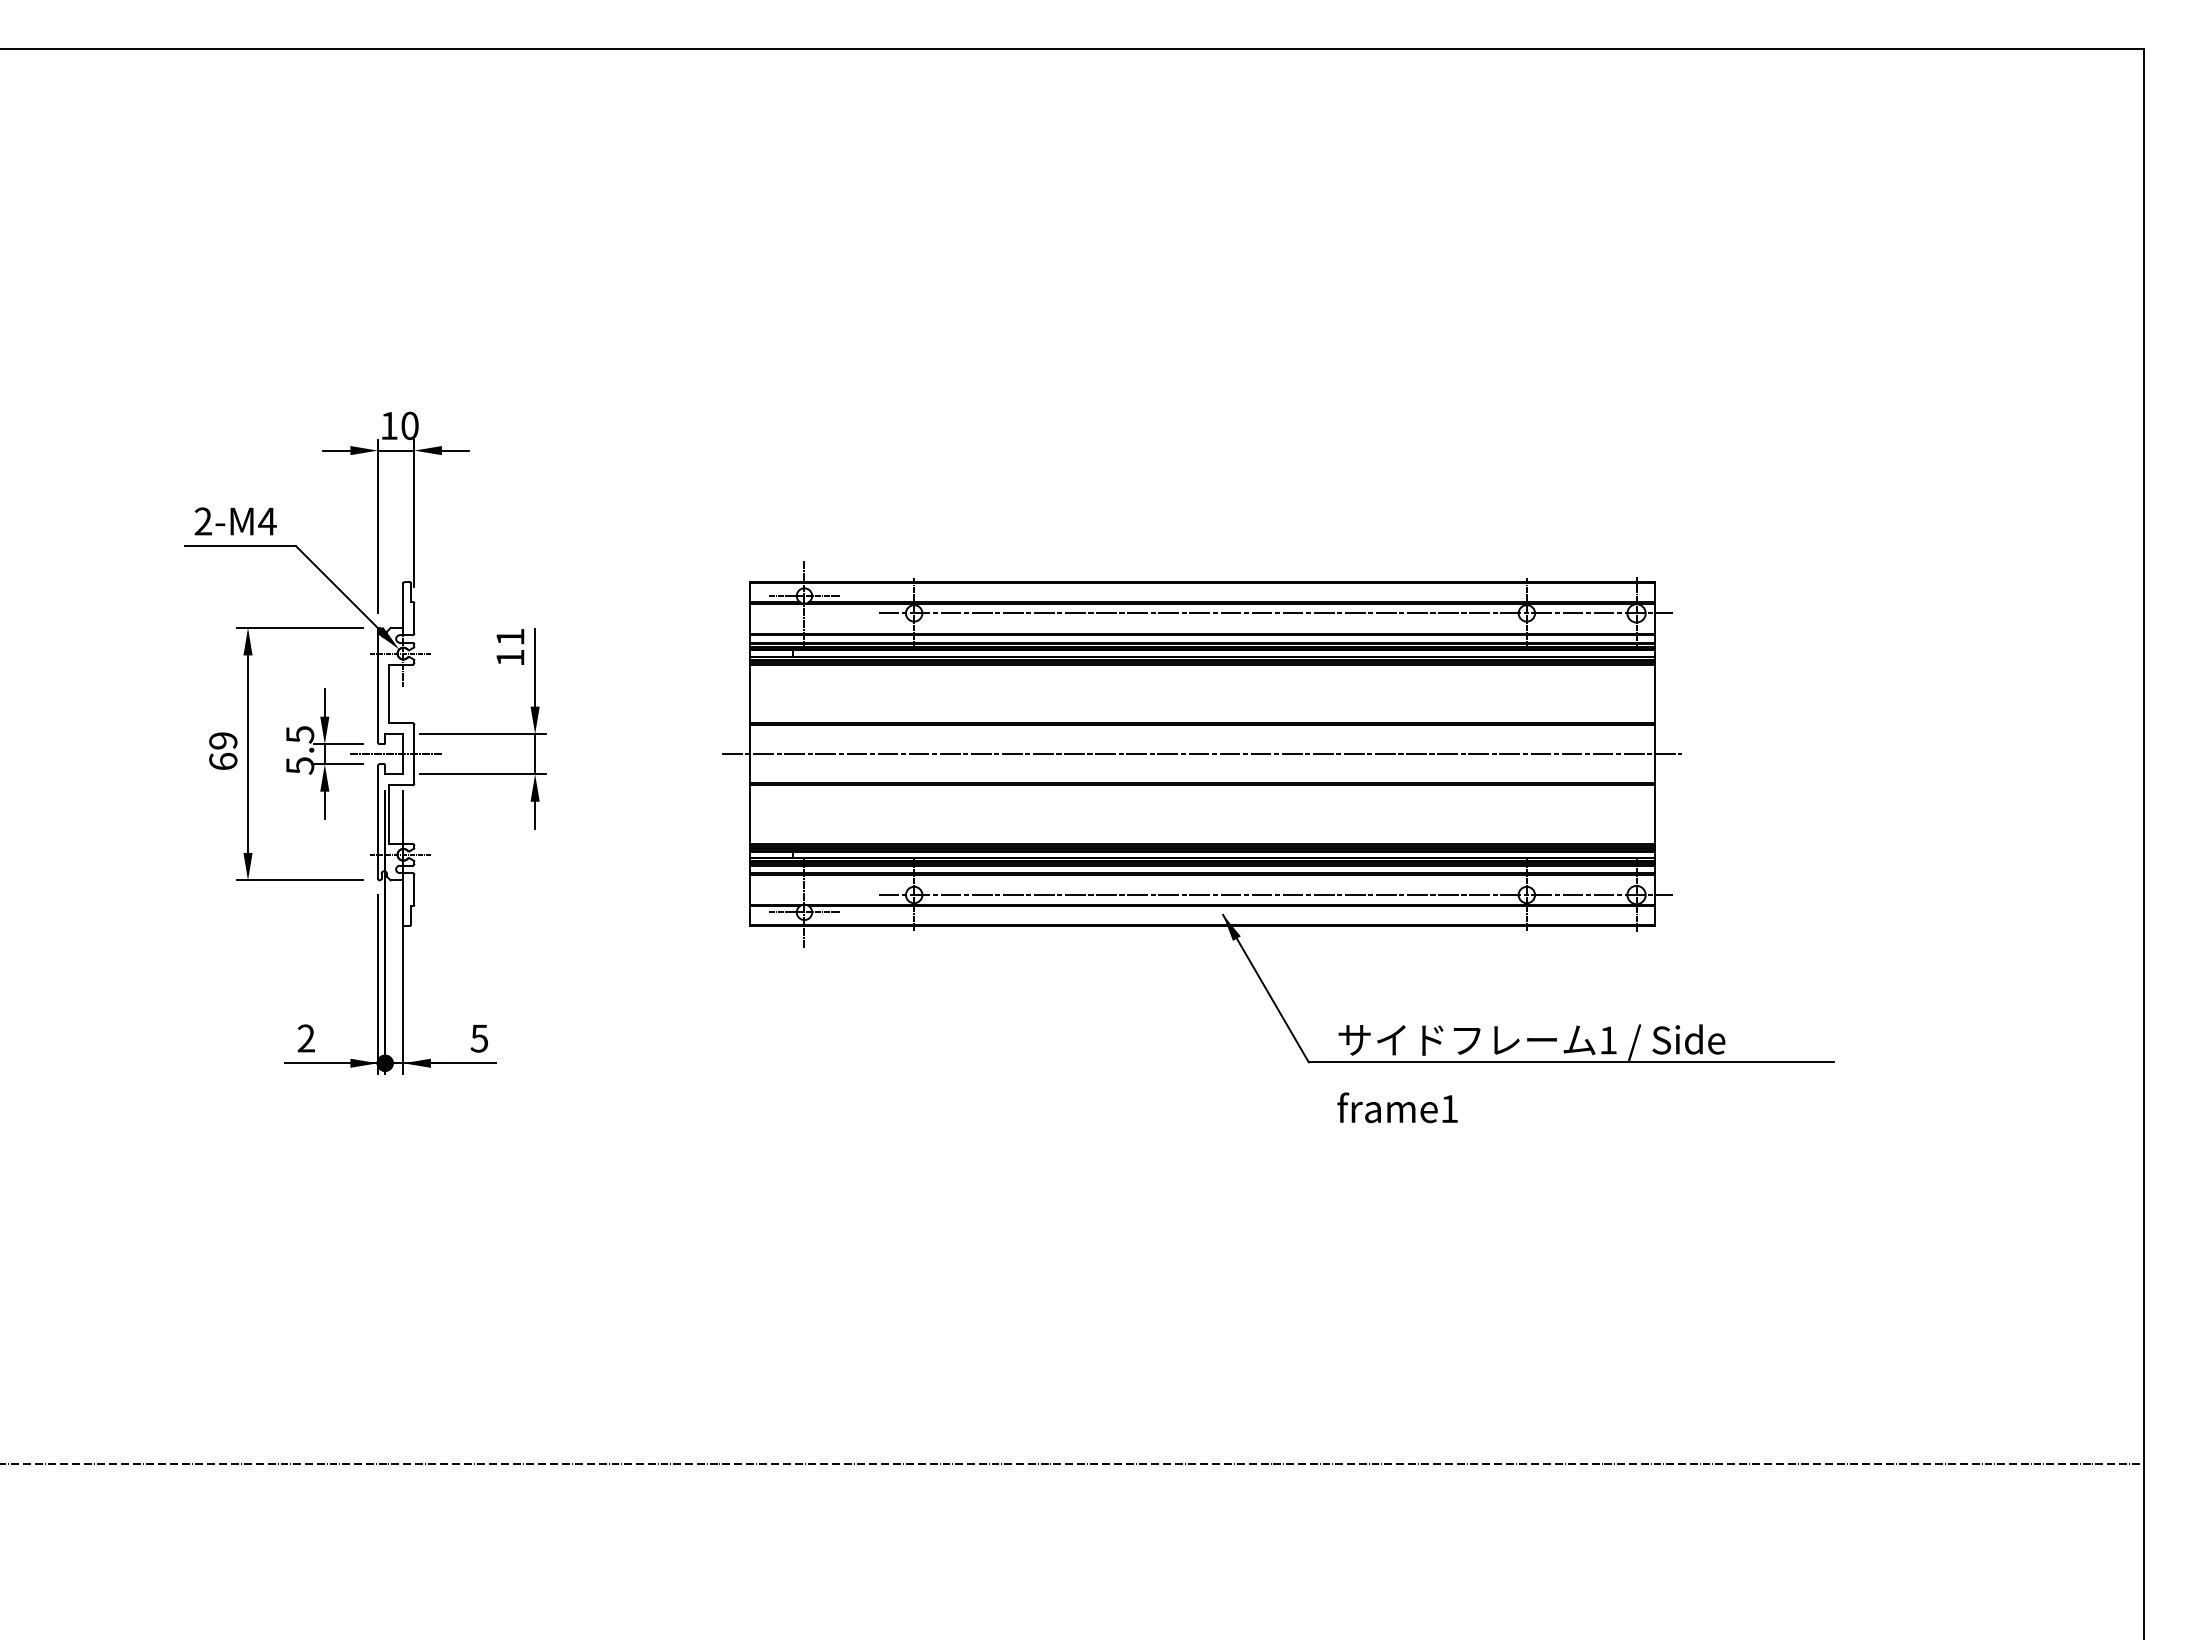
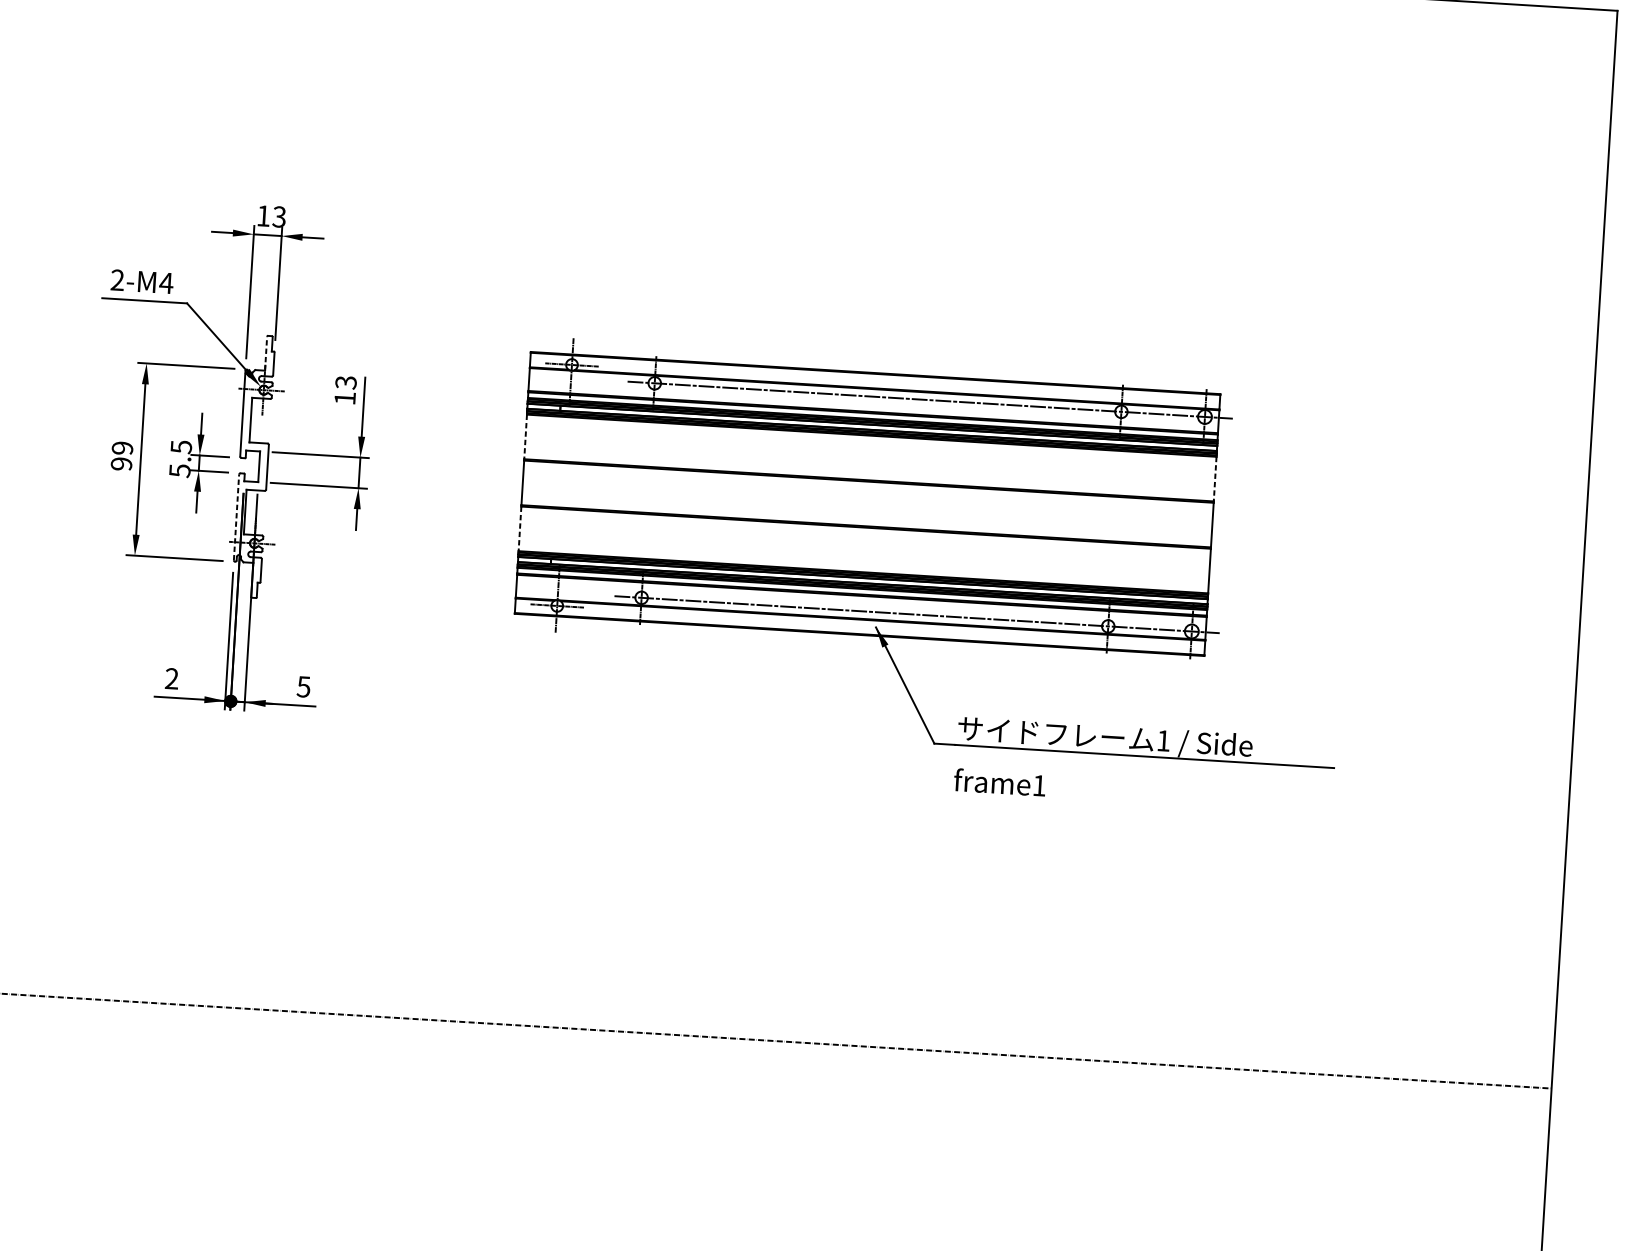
text: (409, 425) -> (279, 216), 10 -> 13
line: (403, 605) -> (266, 353), solid -> dashed
text: (510, 637) -> (346, 382), 11 -> 13
line: (749, 694) -> (525, 437), solid -> dashed
line: (1654, 694) -> (1214, 479), solid -> dashed
line: (395, 754) -> (253, 466), removed
line: (1202, 754) -> (867, 504), removed
text: (223, 761) -> (121, 463), 69 -> 99
line: (749, 815) -> (519, 529), solid -> dashed
line: (377, 821) -> (236, 516), solid -> dashed

